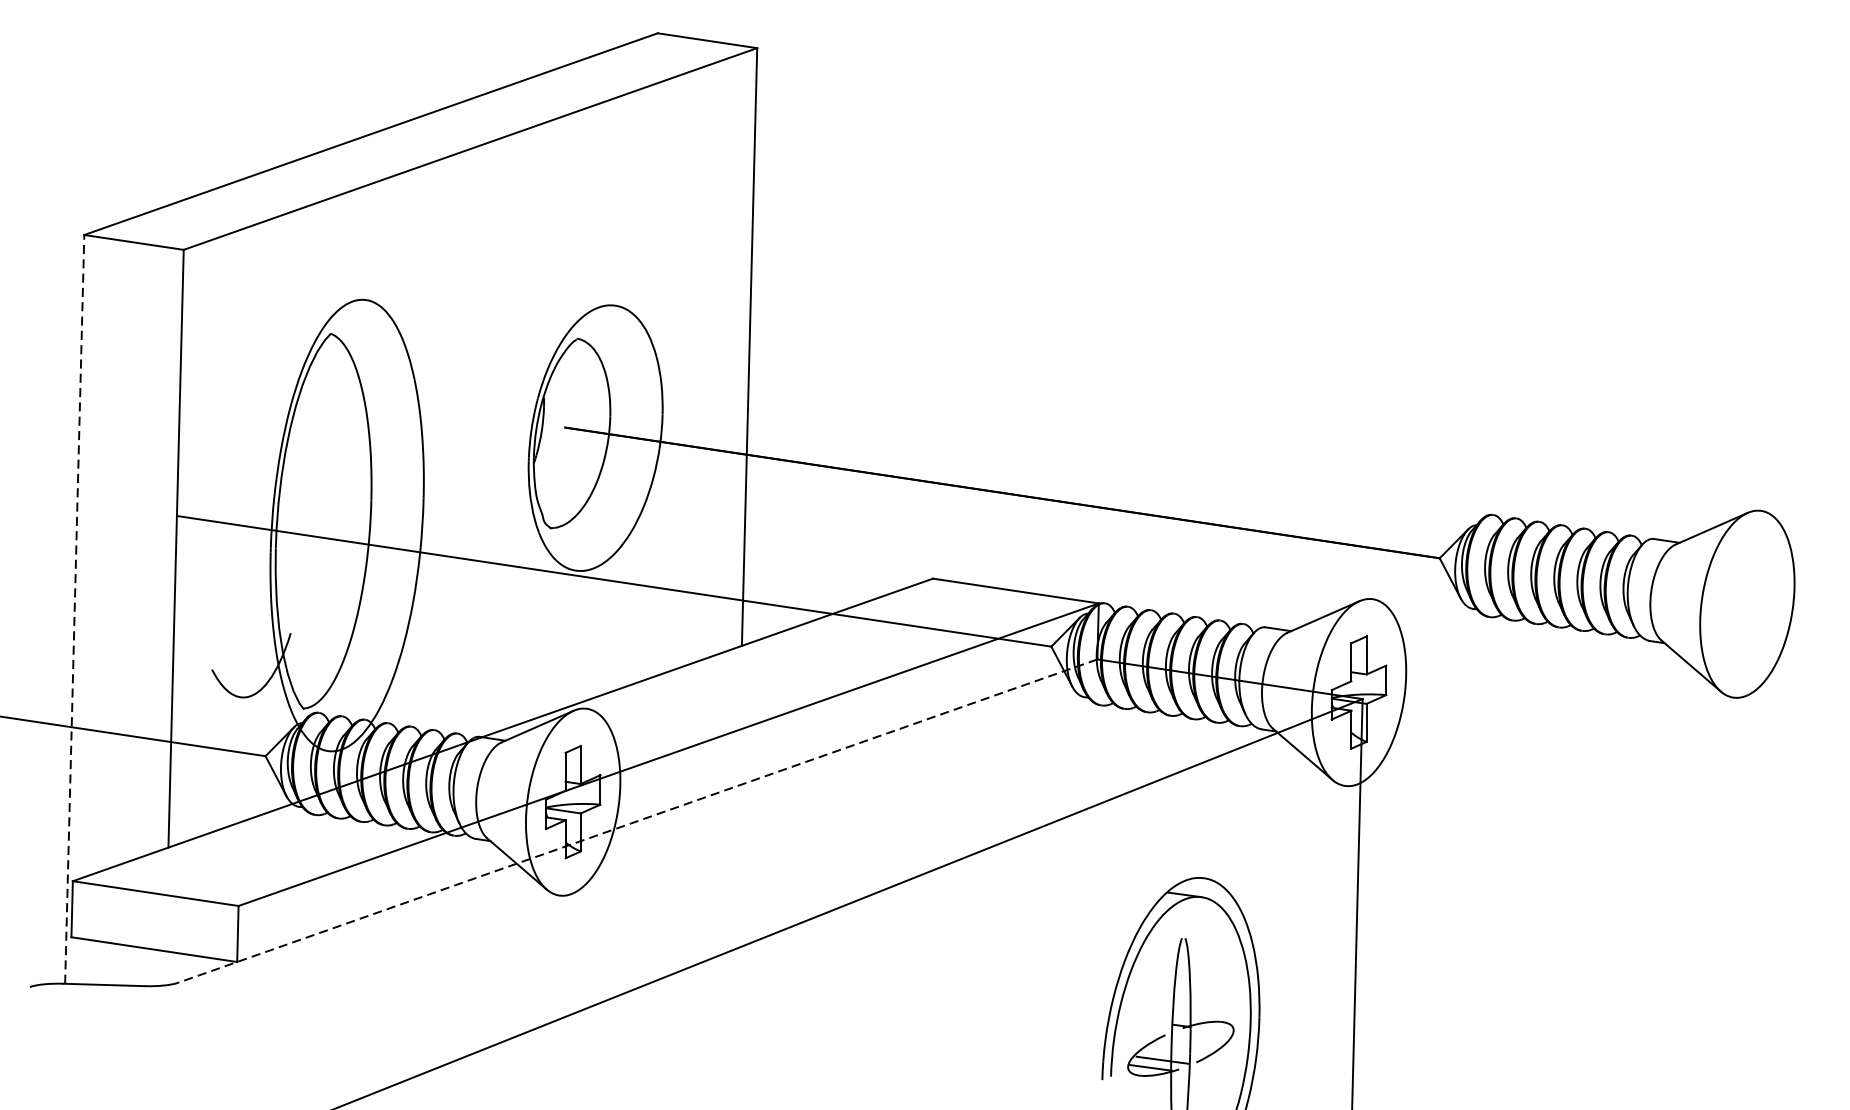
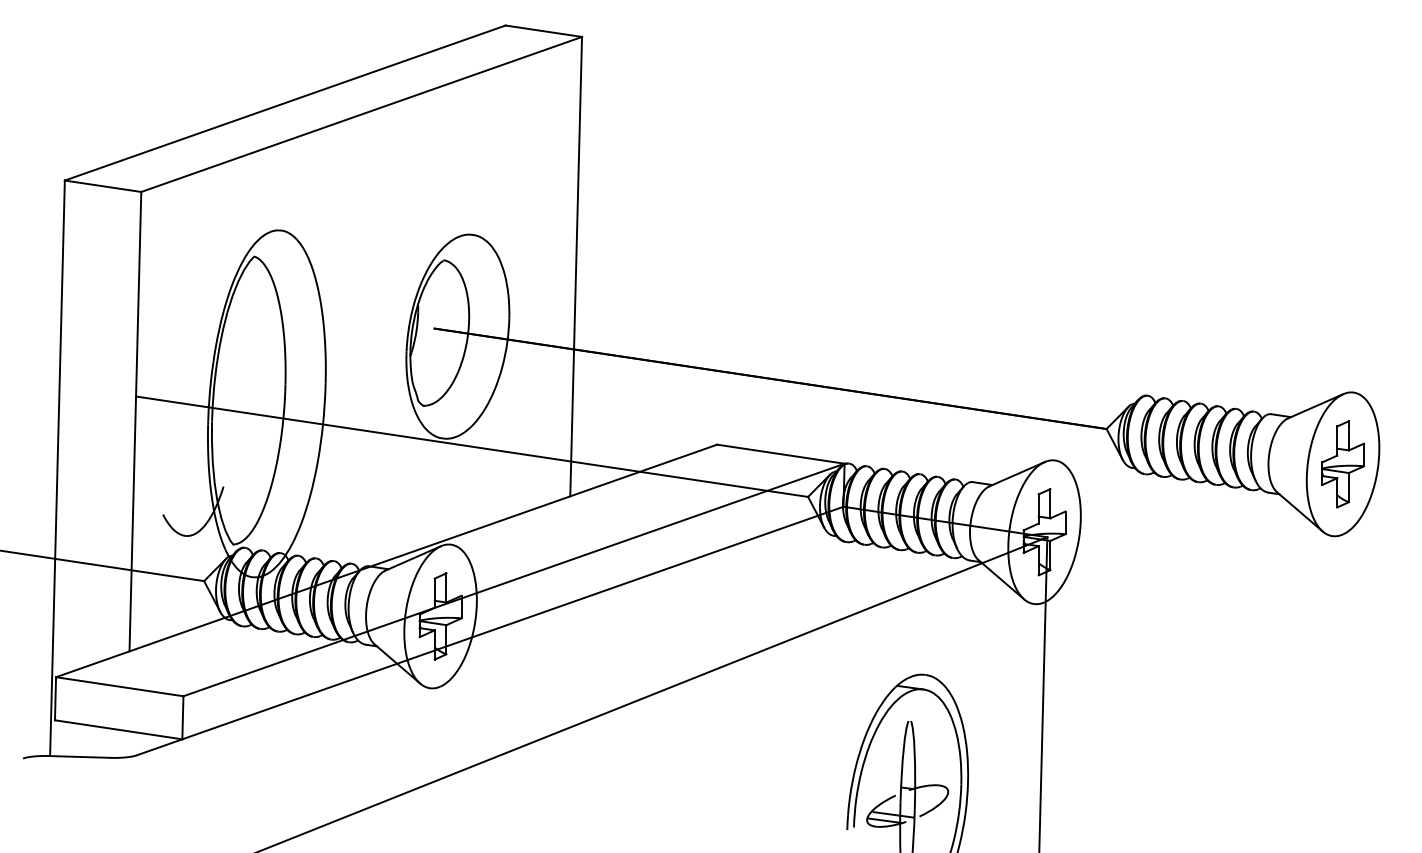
part: (1747, 604) -> (1343, 464), added
line: (74, 609) -> (57, 468), dashed -> solid
line: (636, 821) -> (489, 631), dashed -> solid

